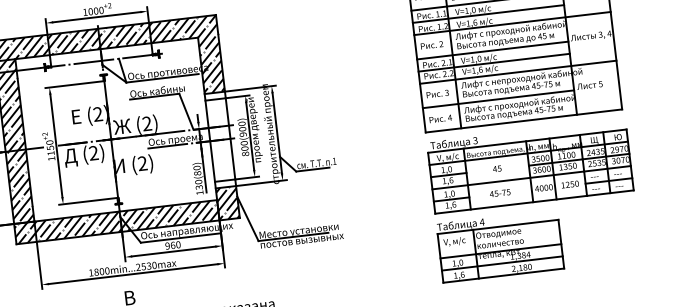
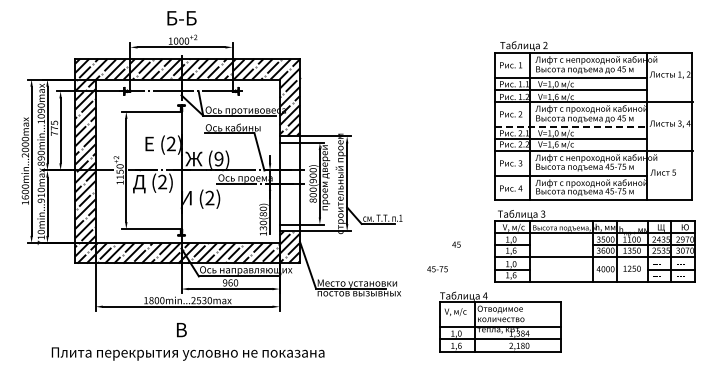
line: (493, 50) -> (571, 126), solid -> dashed
text: (146, 124) -> (218, 159), (2) -> (9)
text: (497, 168) -> (456, 244), moved
text: (500, 193) -> (437, 269), moved
part: (500, 245) -> (500, 321), moved

